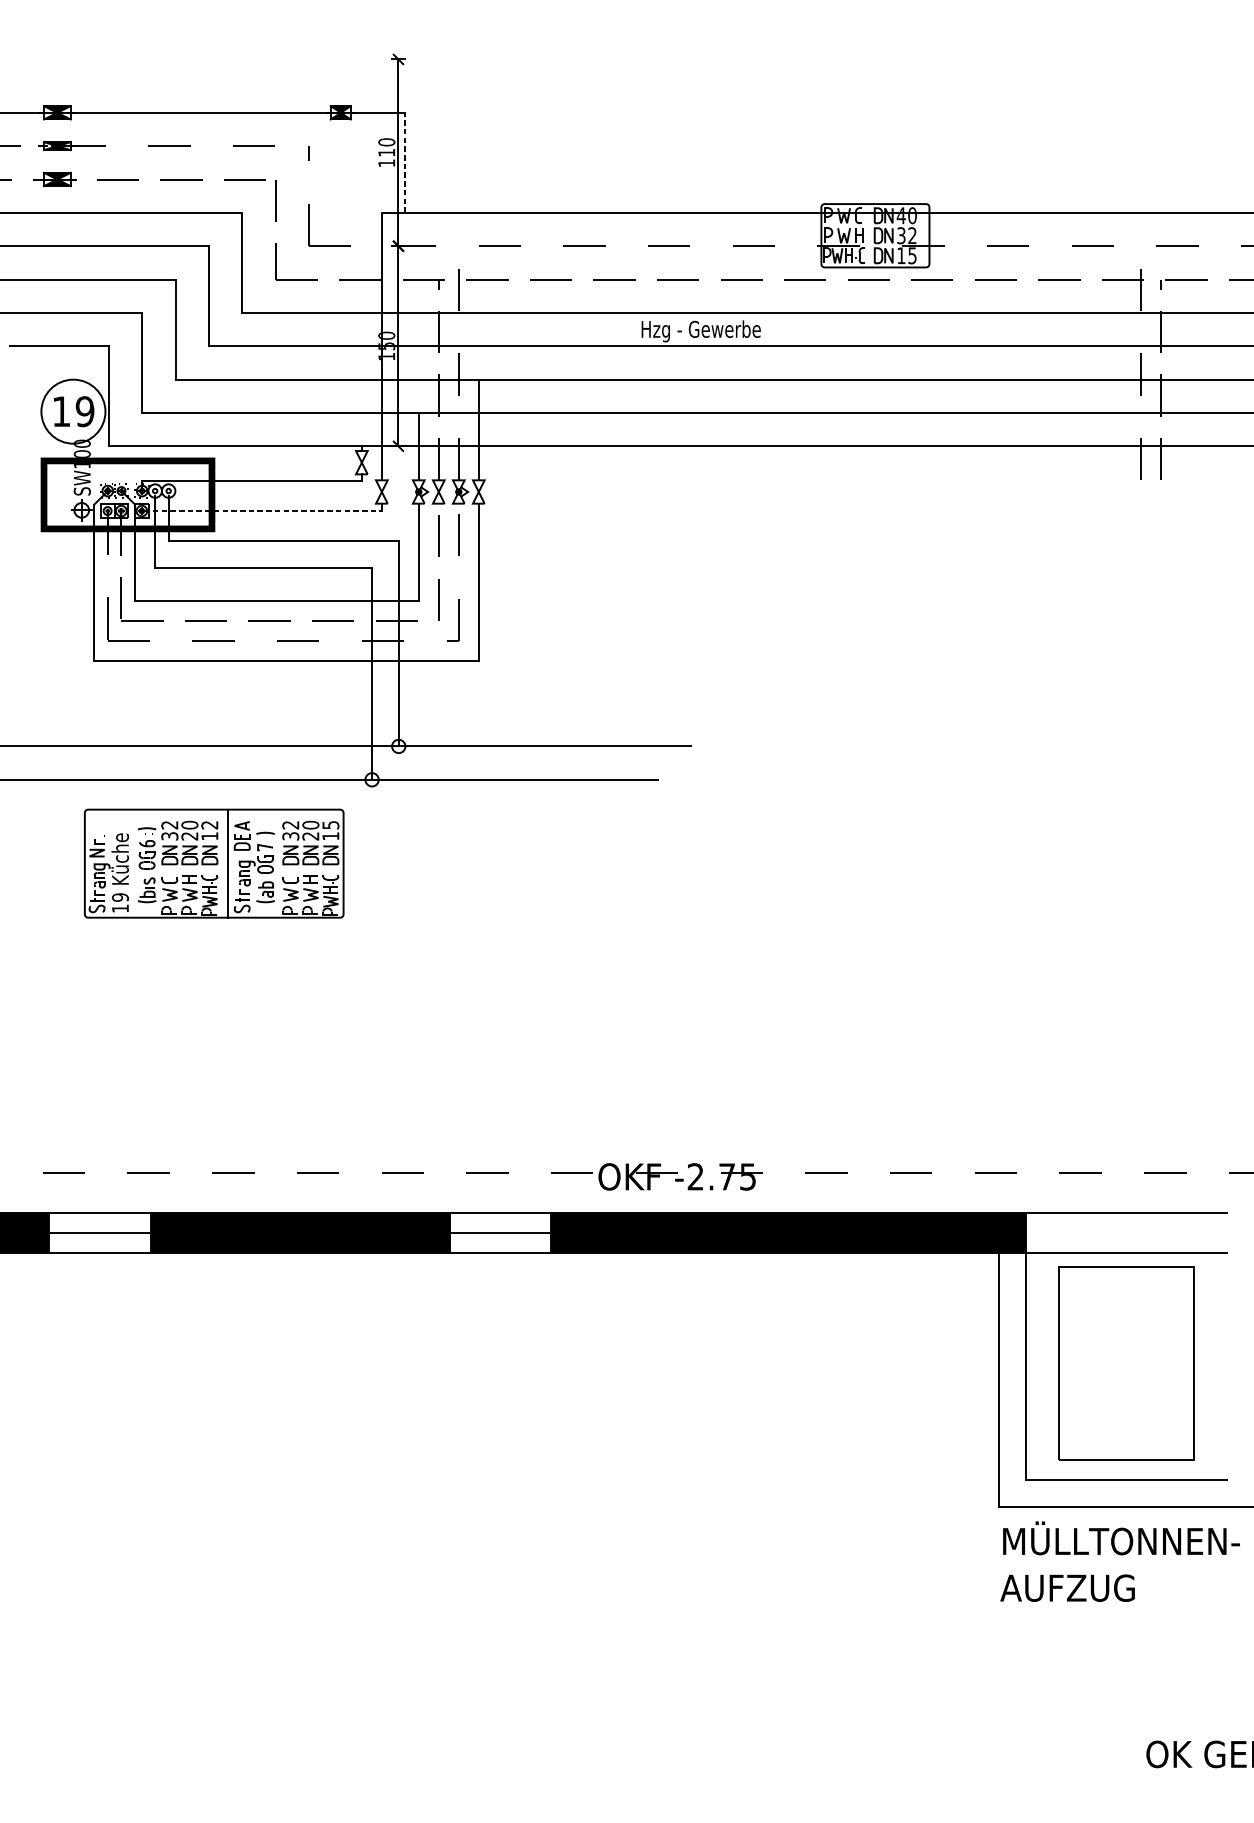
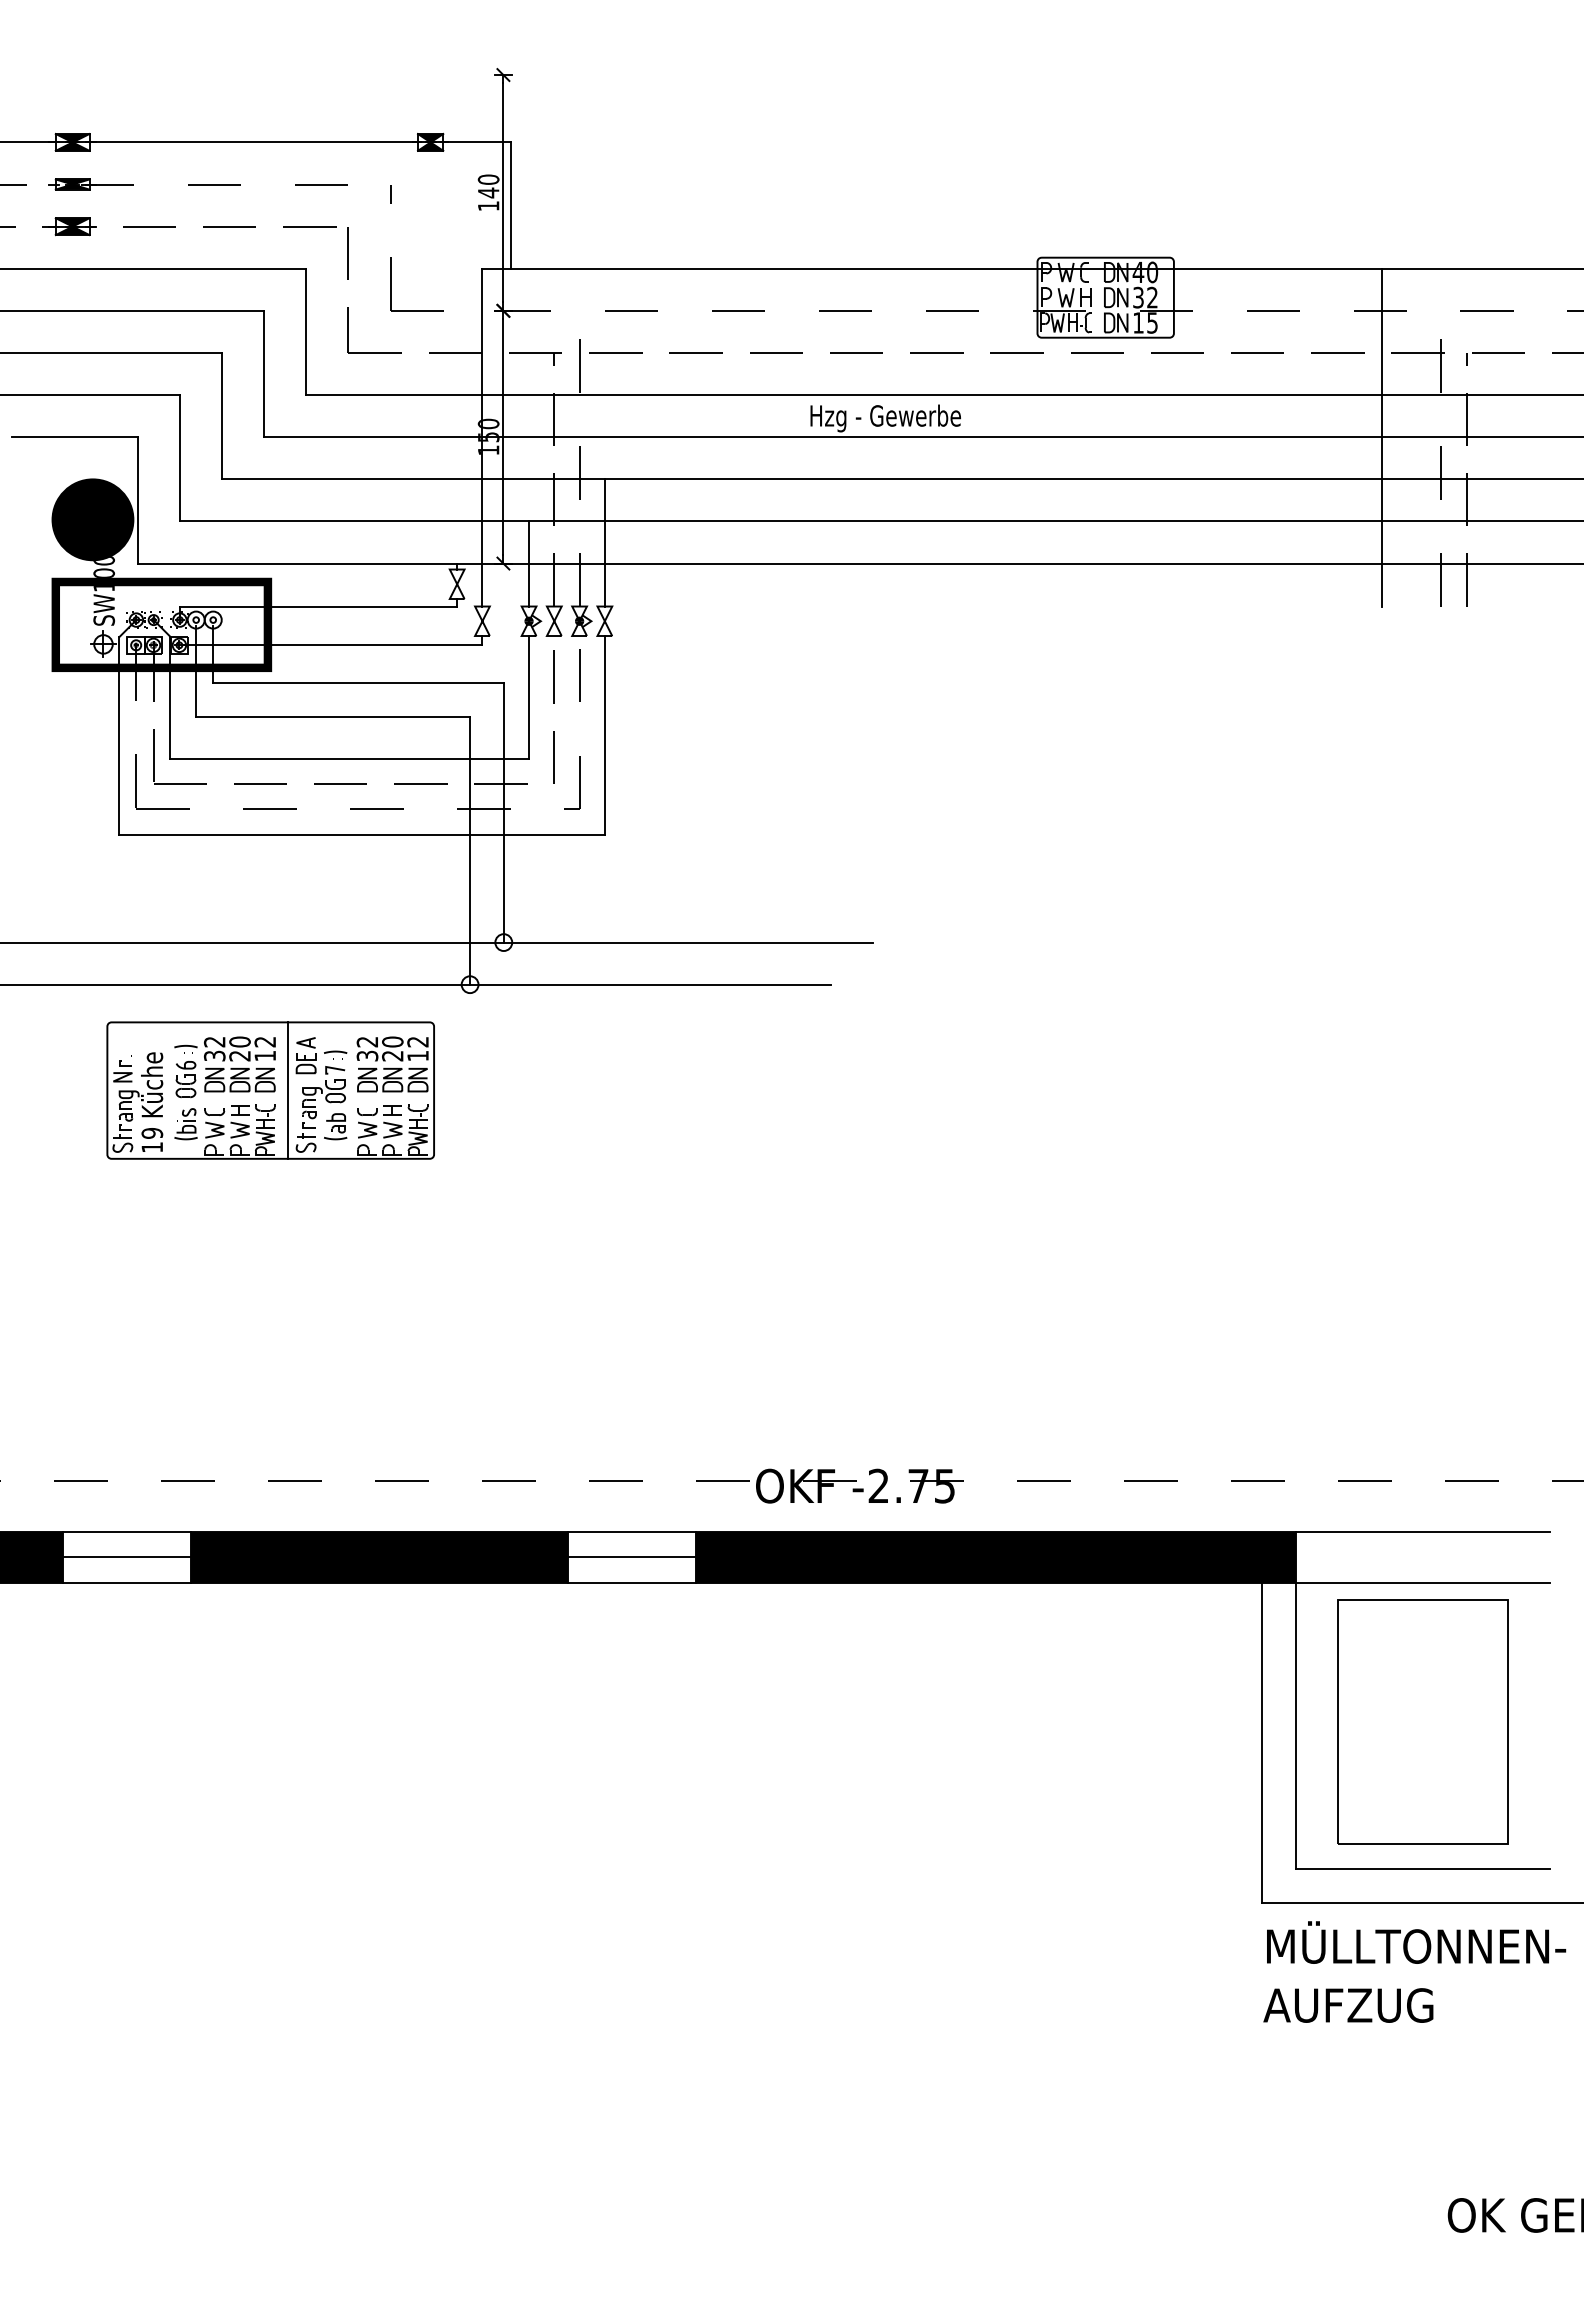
text: (386, 152) -> (488, 192), 110 -> 140
line: (404, 162) -> (511, 205), dashed -> solid
line: (1094, 346) -> (1382, 437), added
fill: (73, 411) -> (92, 519), added
line: (263, 511) -> (332, 645), dashed -> solid
text: (330, 825) -> (417, 1042), 15 -> 12

